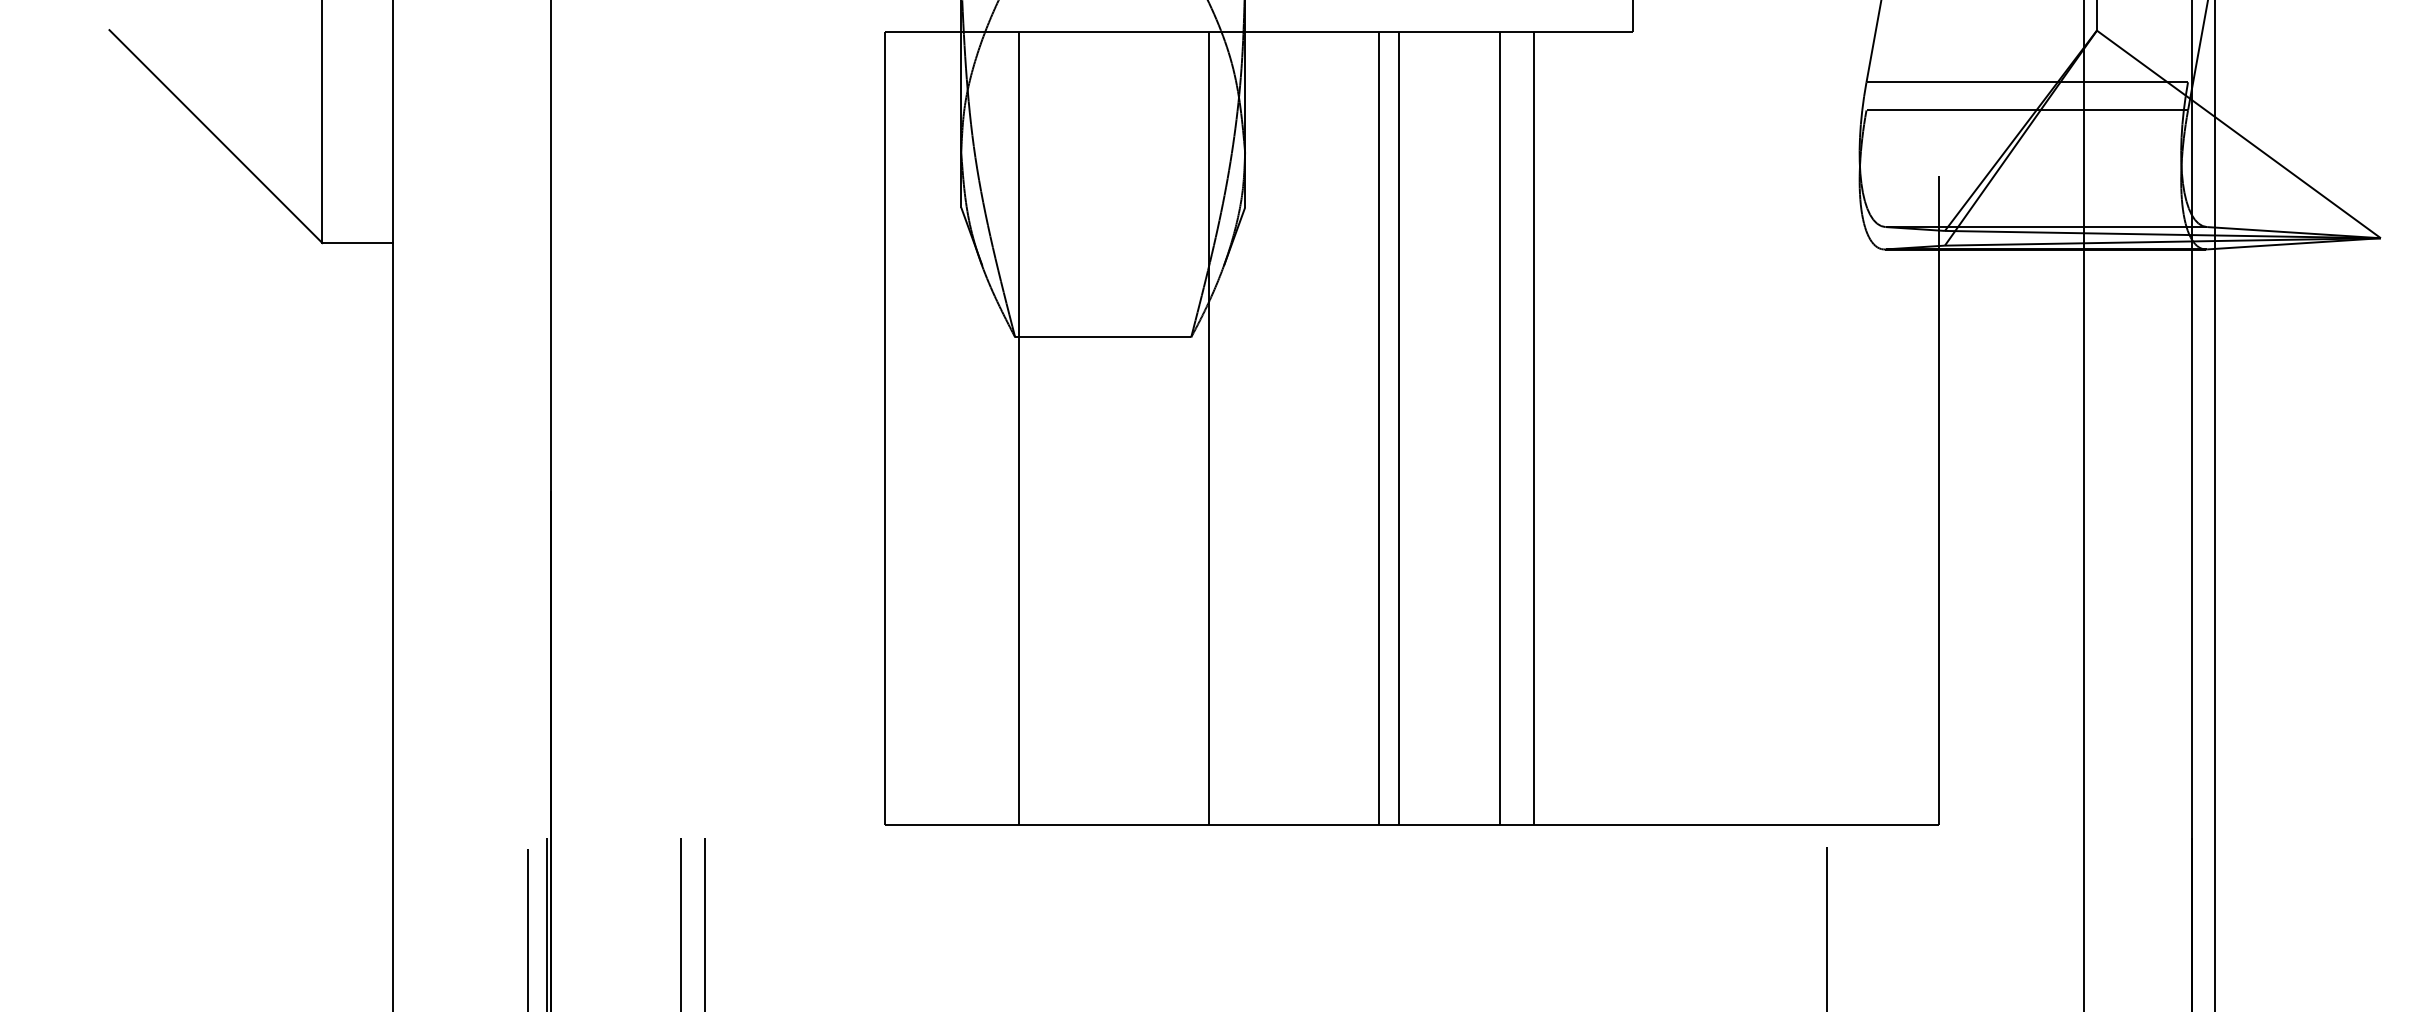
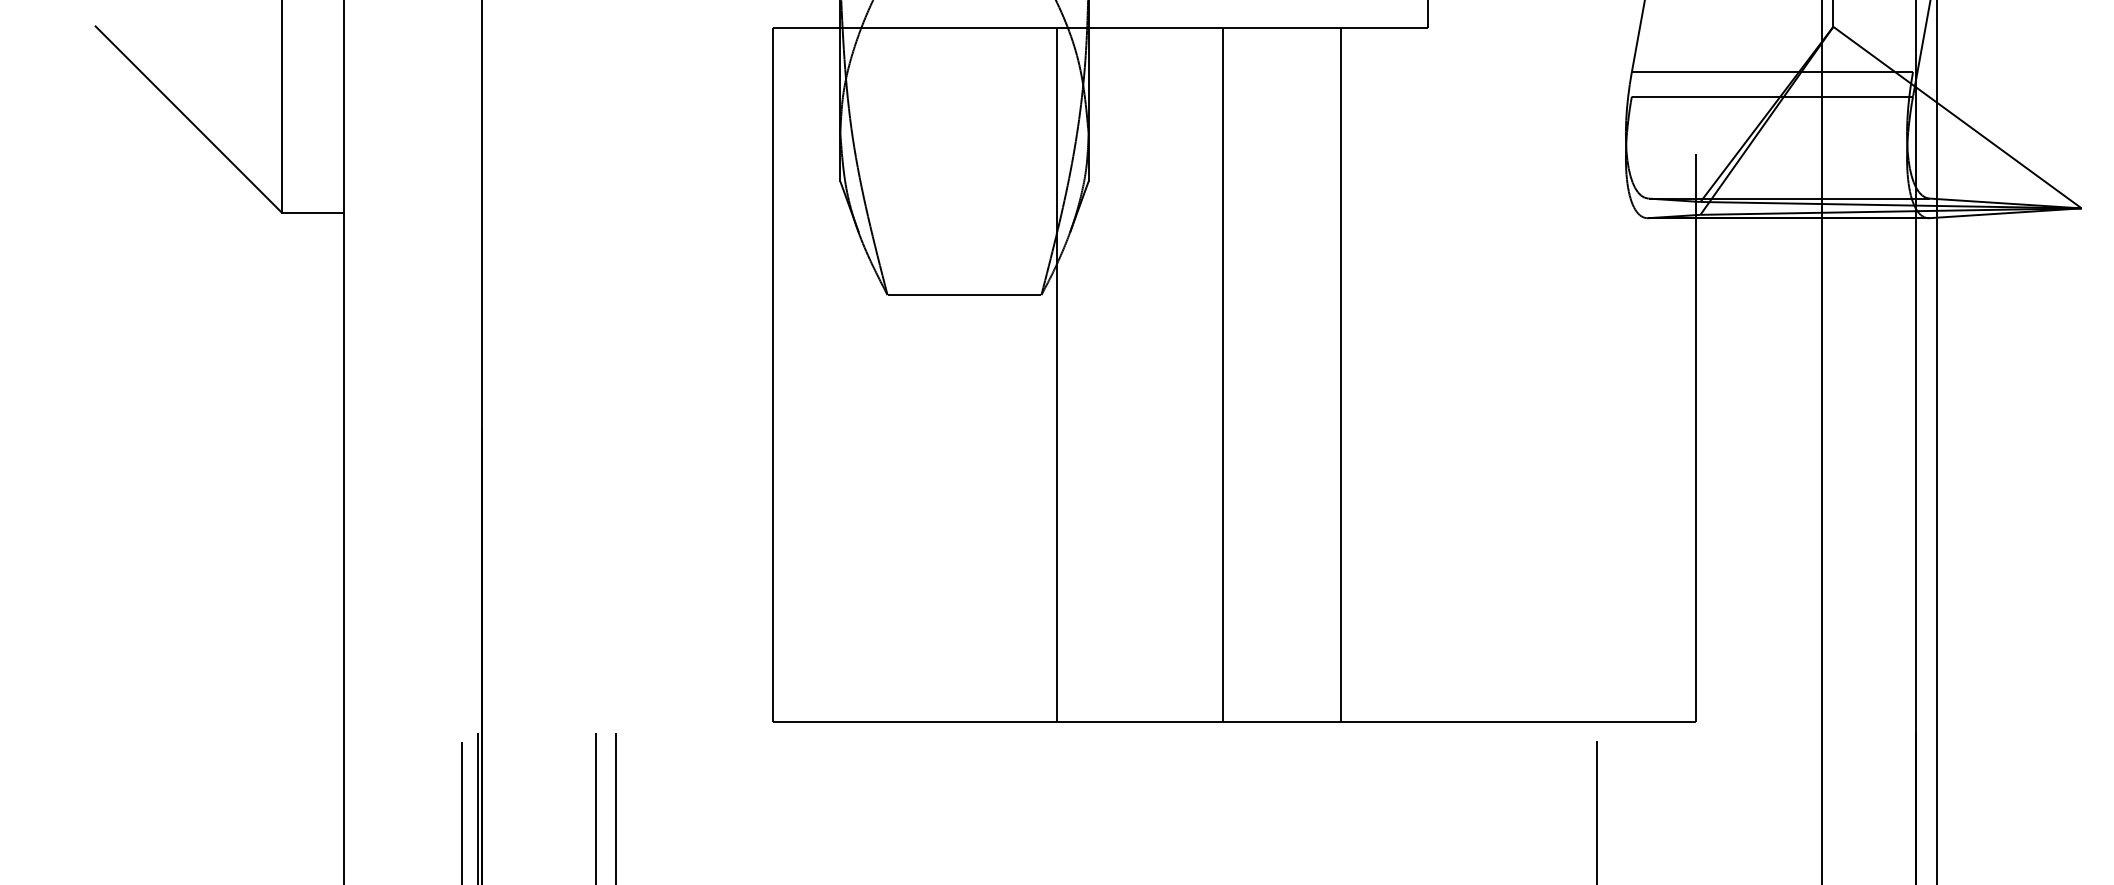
line: (1019, 428) -> (891, 374), removed
line: (1378, 428) -> (1205, 374), removed
line: (1500, 428) -> (1311, 374), removed

